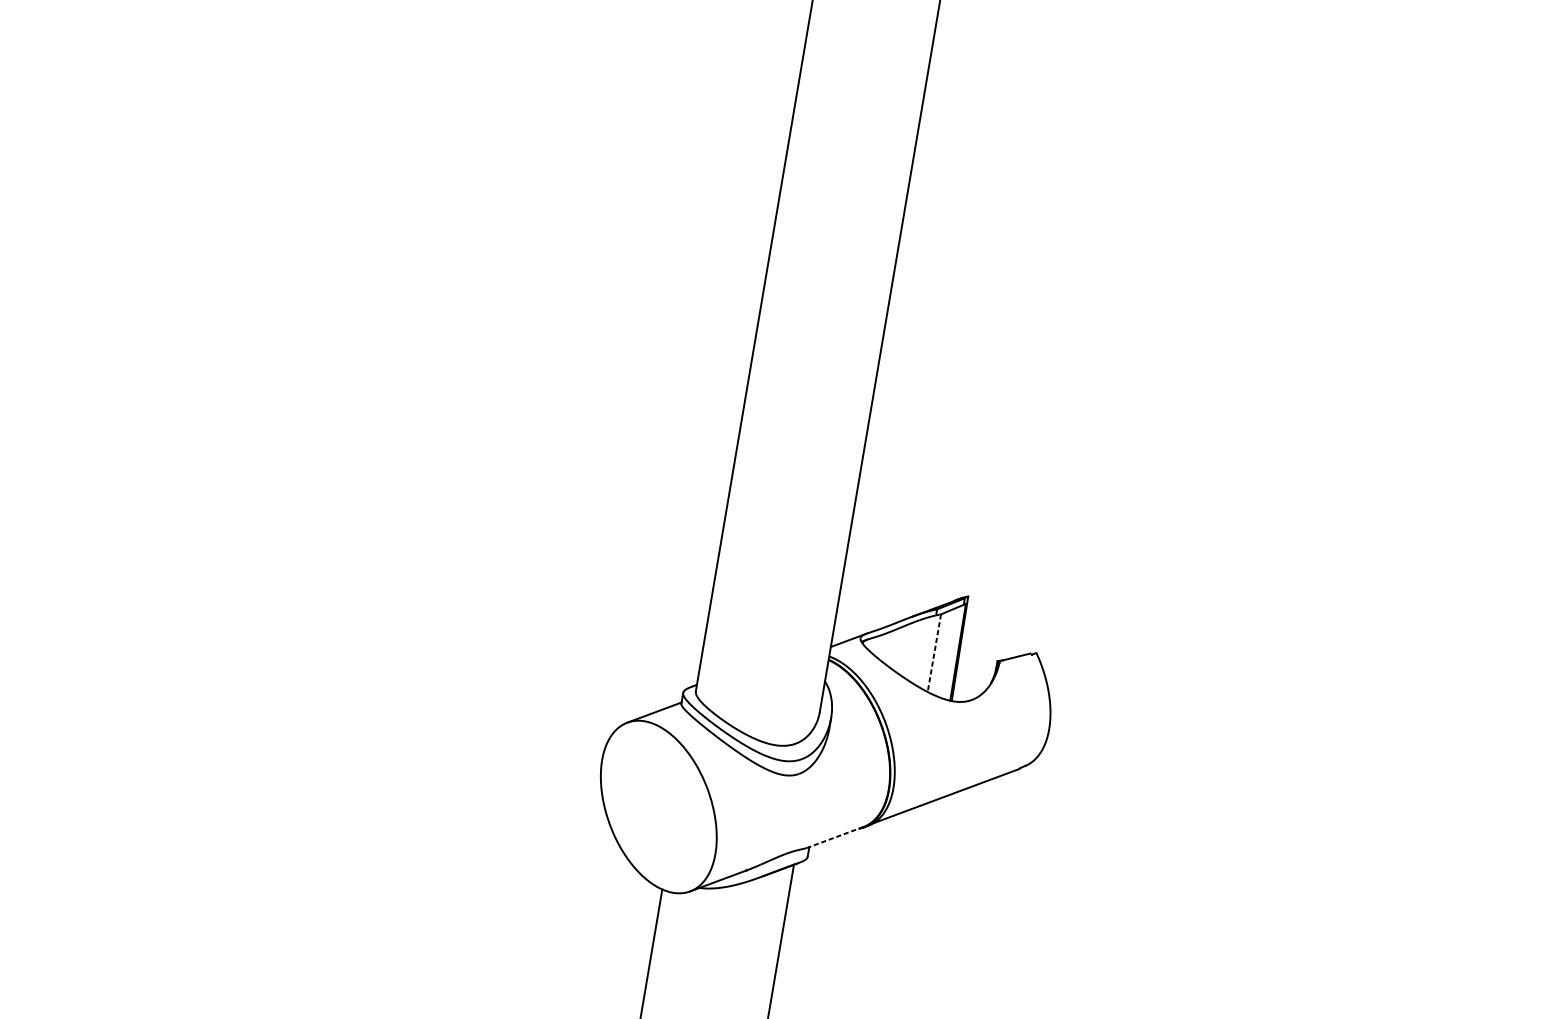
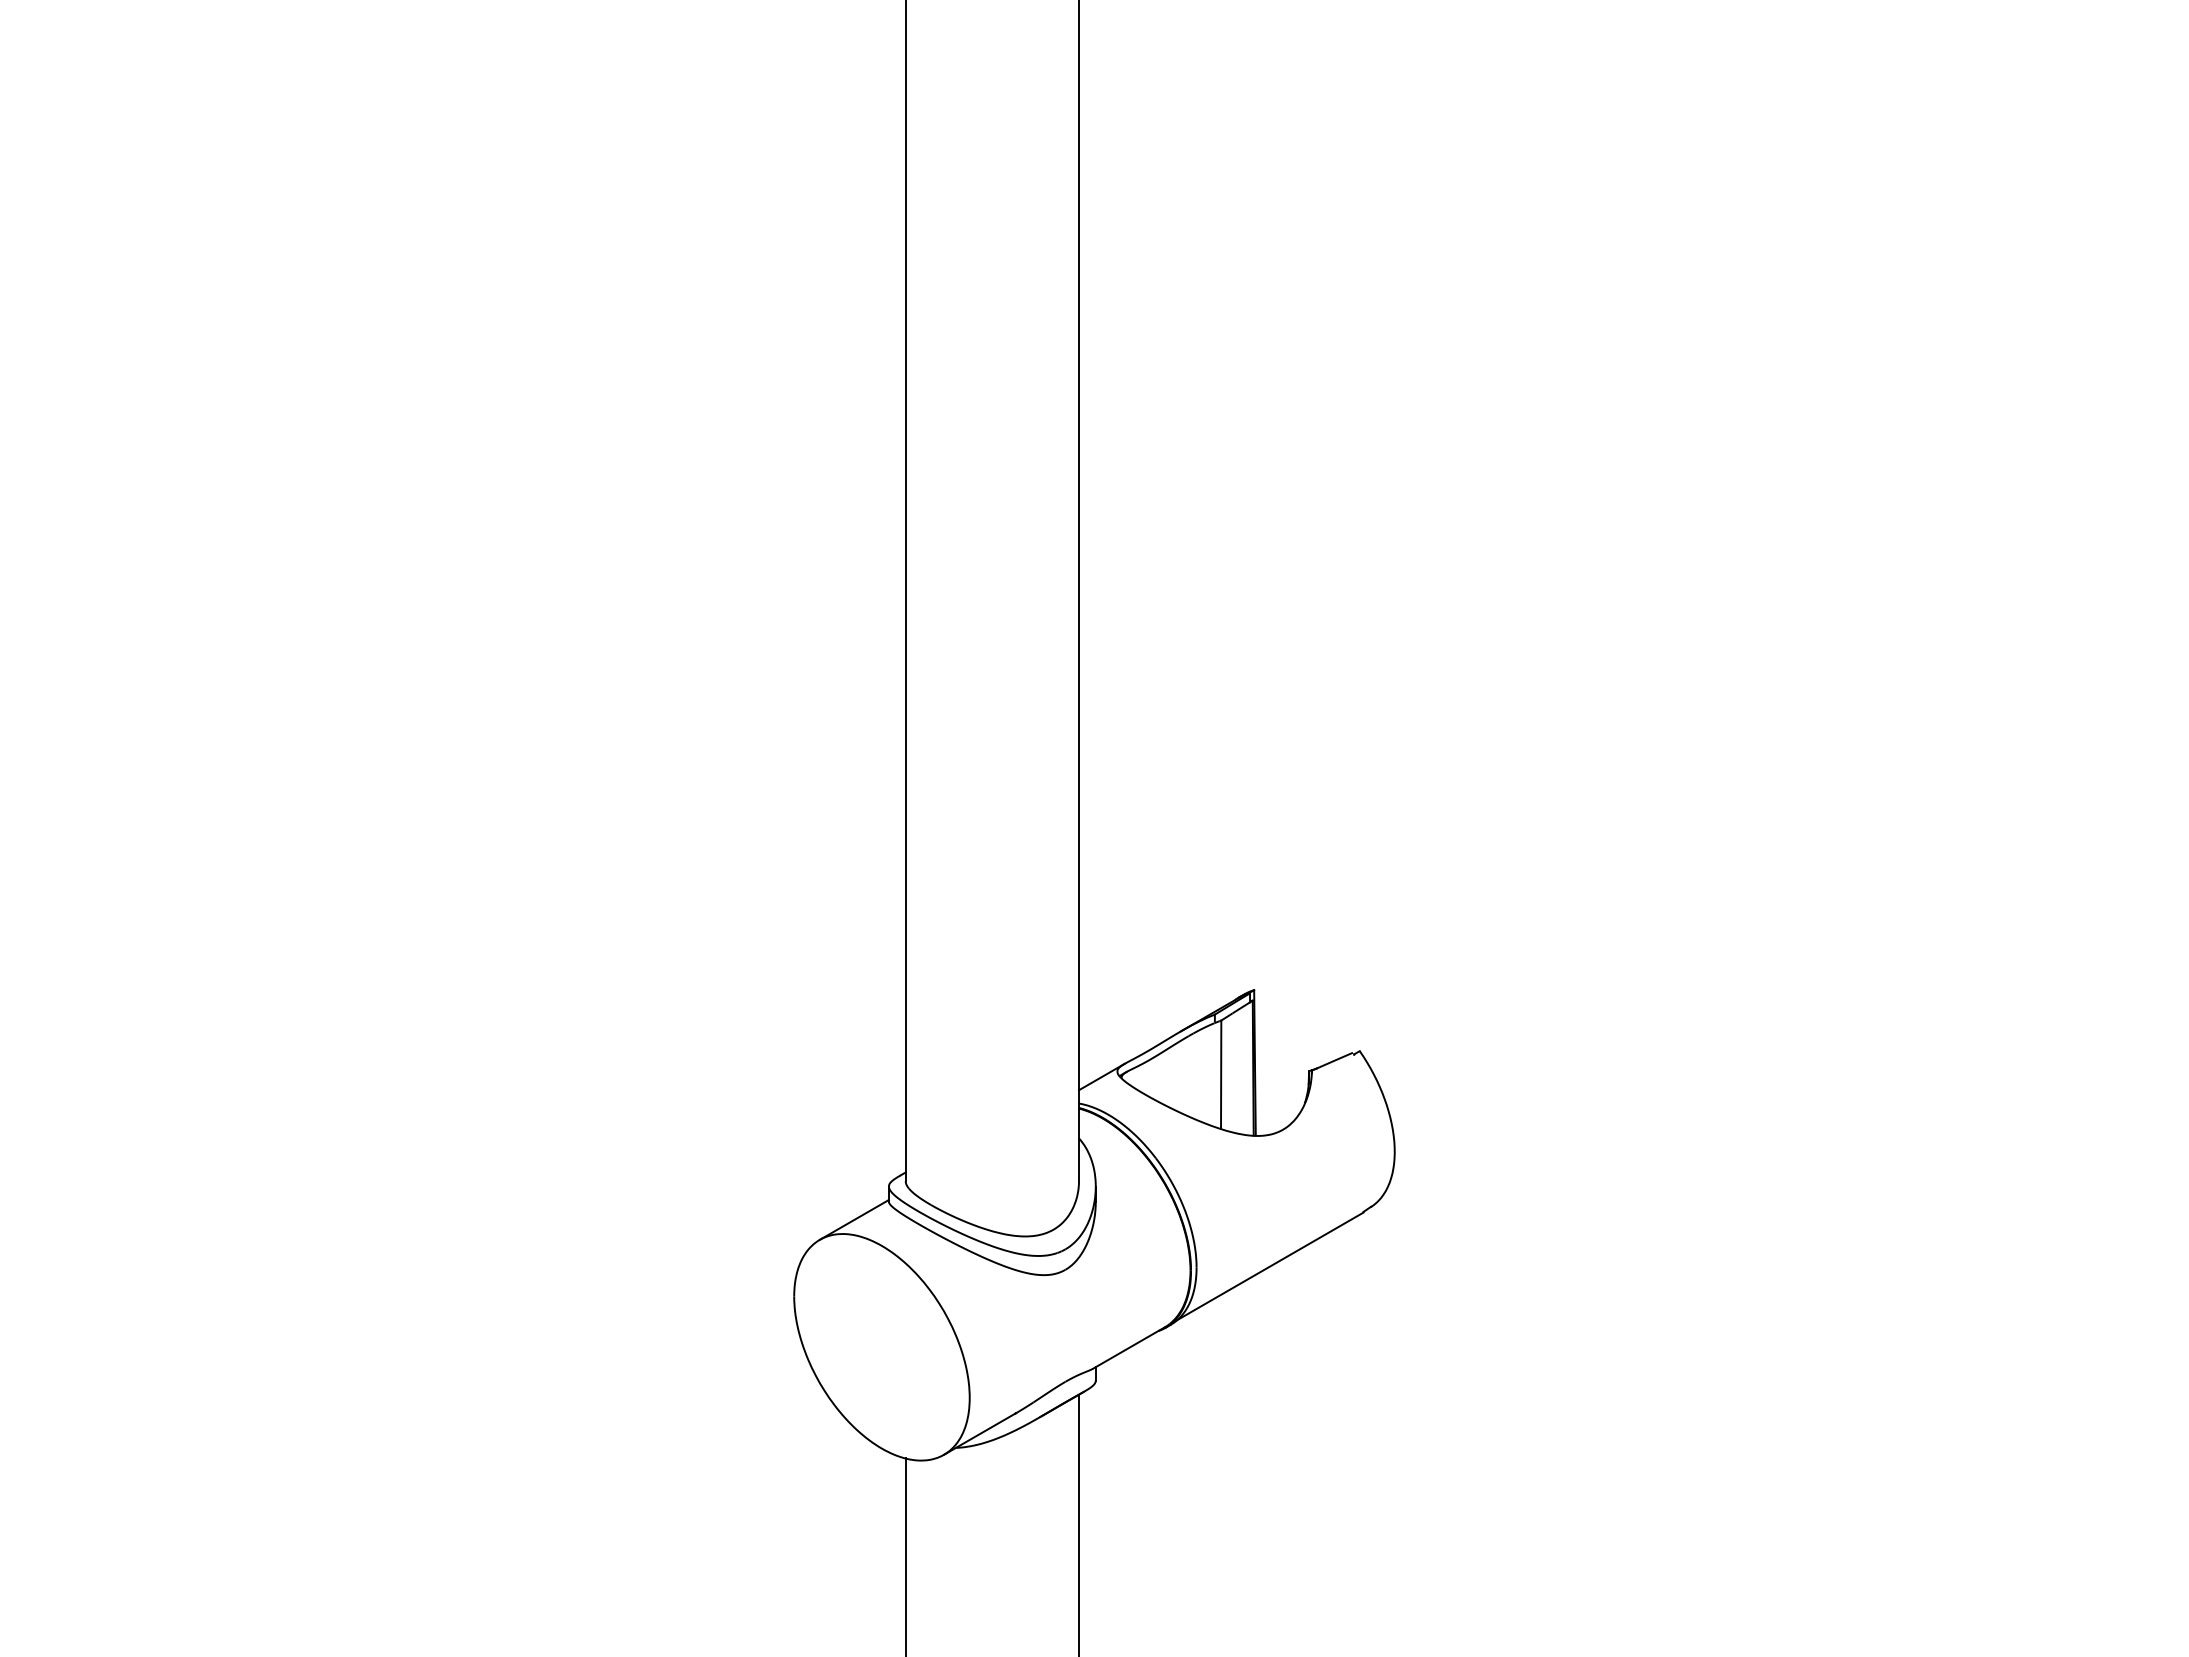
line: (934, 653) -> (1221, 1075), dashed -> solid
line: (834, 837) -> (1128, 1348), dashed -> solid

